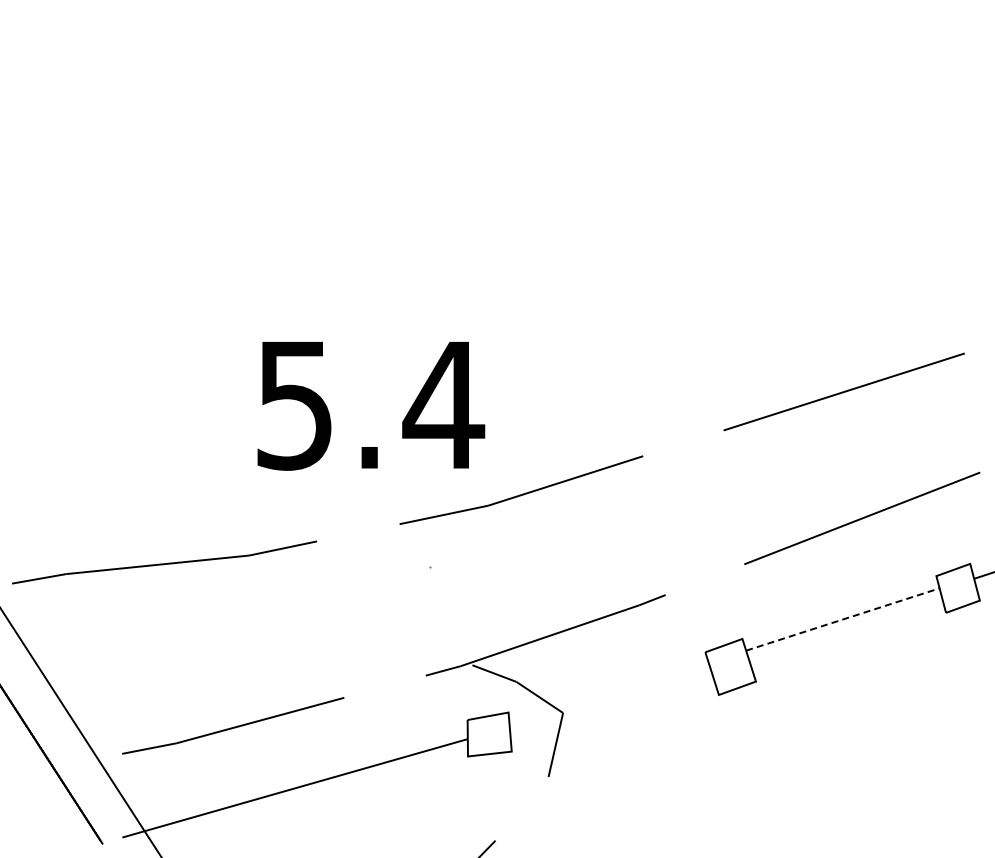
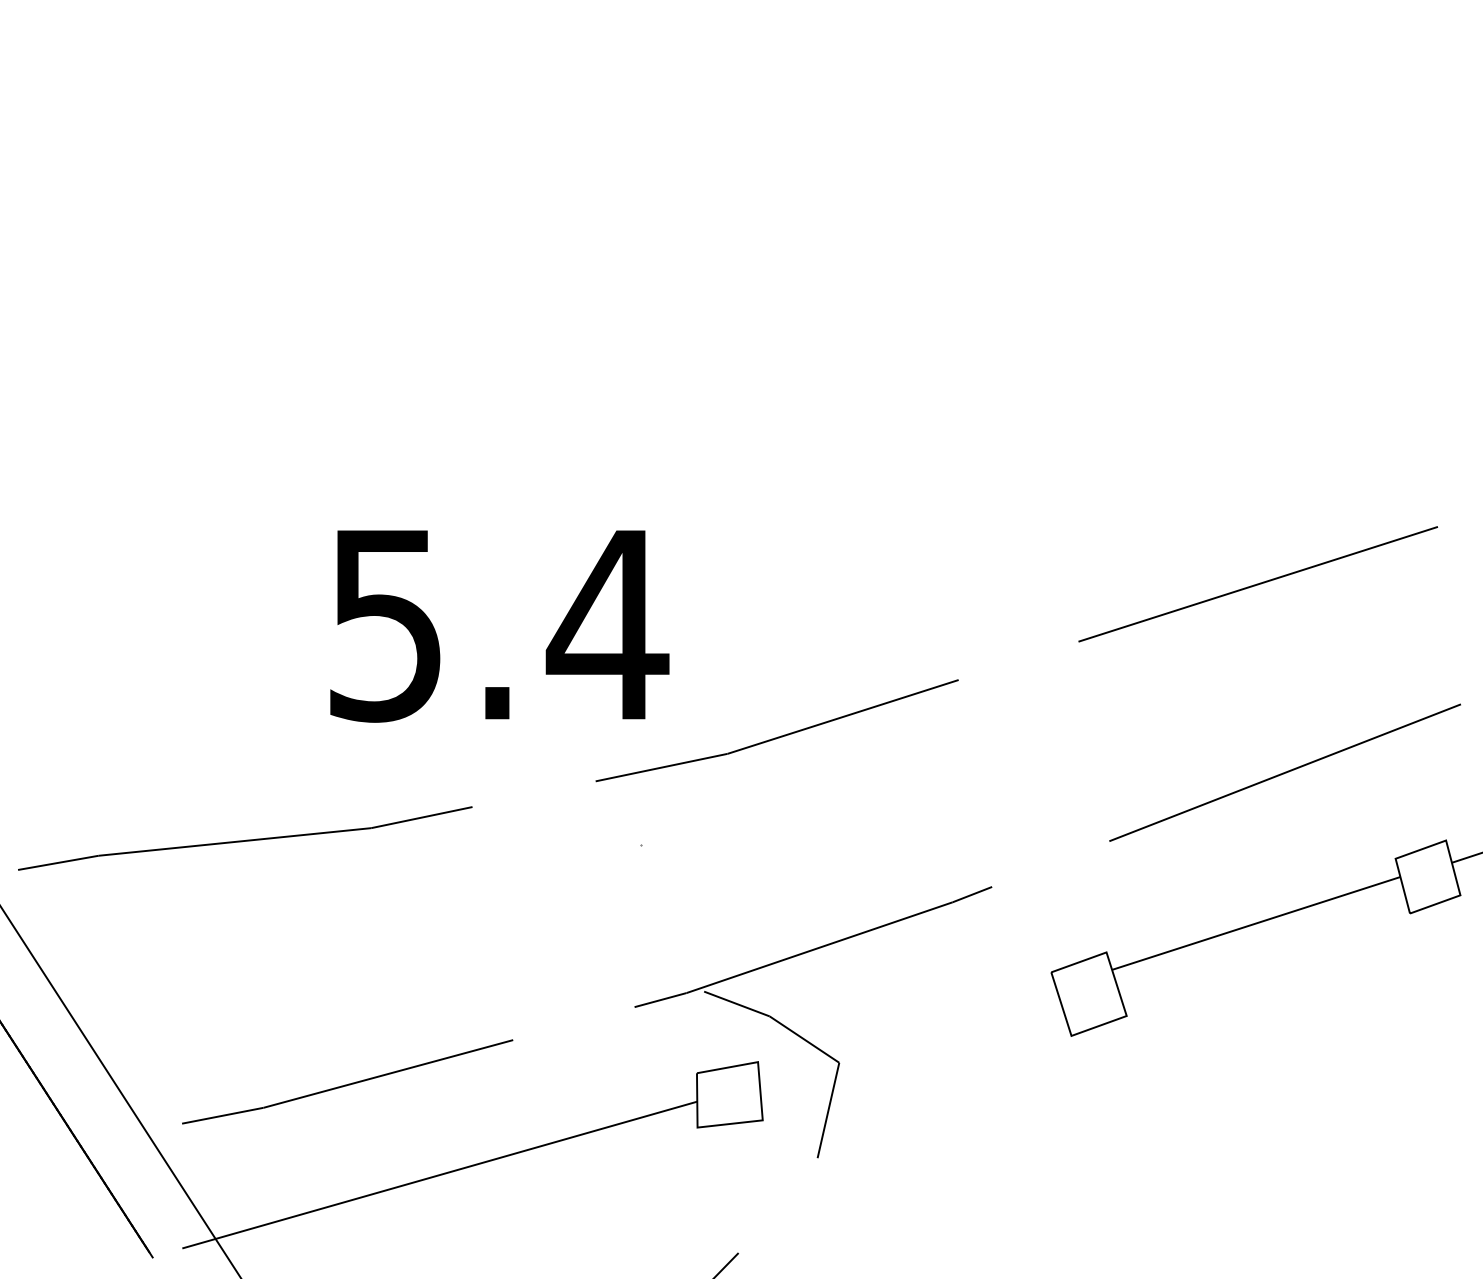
text: (371, 406) -> (500, 626), moved
line: (842, 619) -> (1255, 923), dashed -> solid

